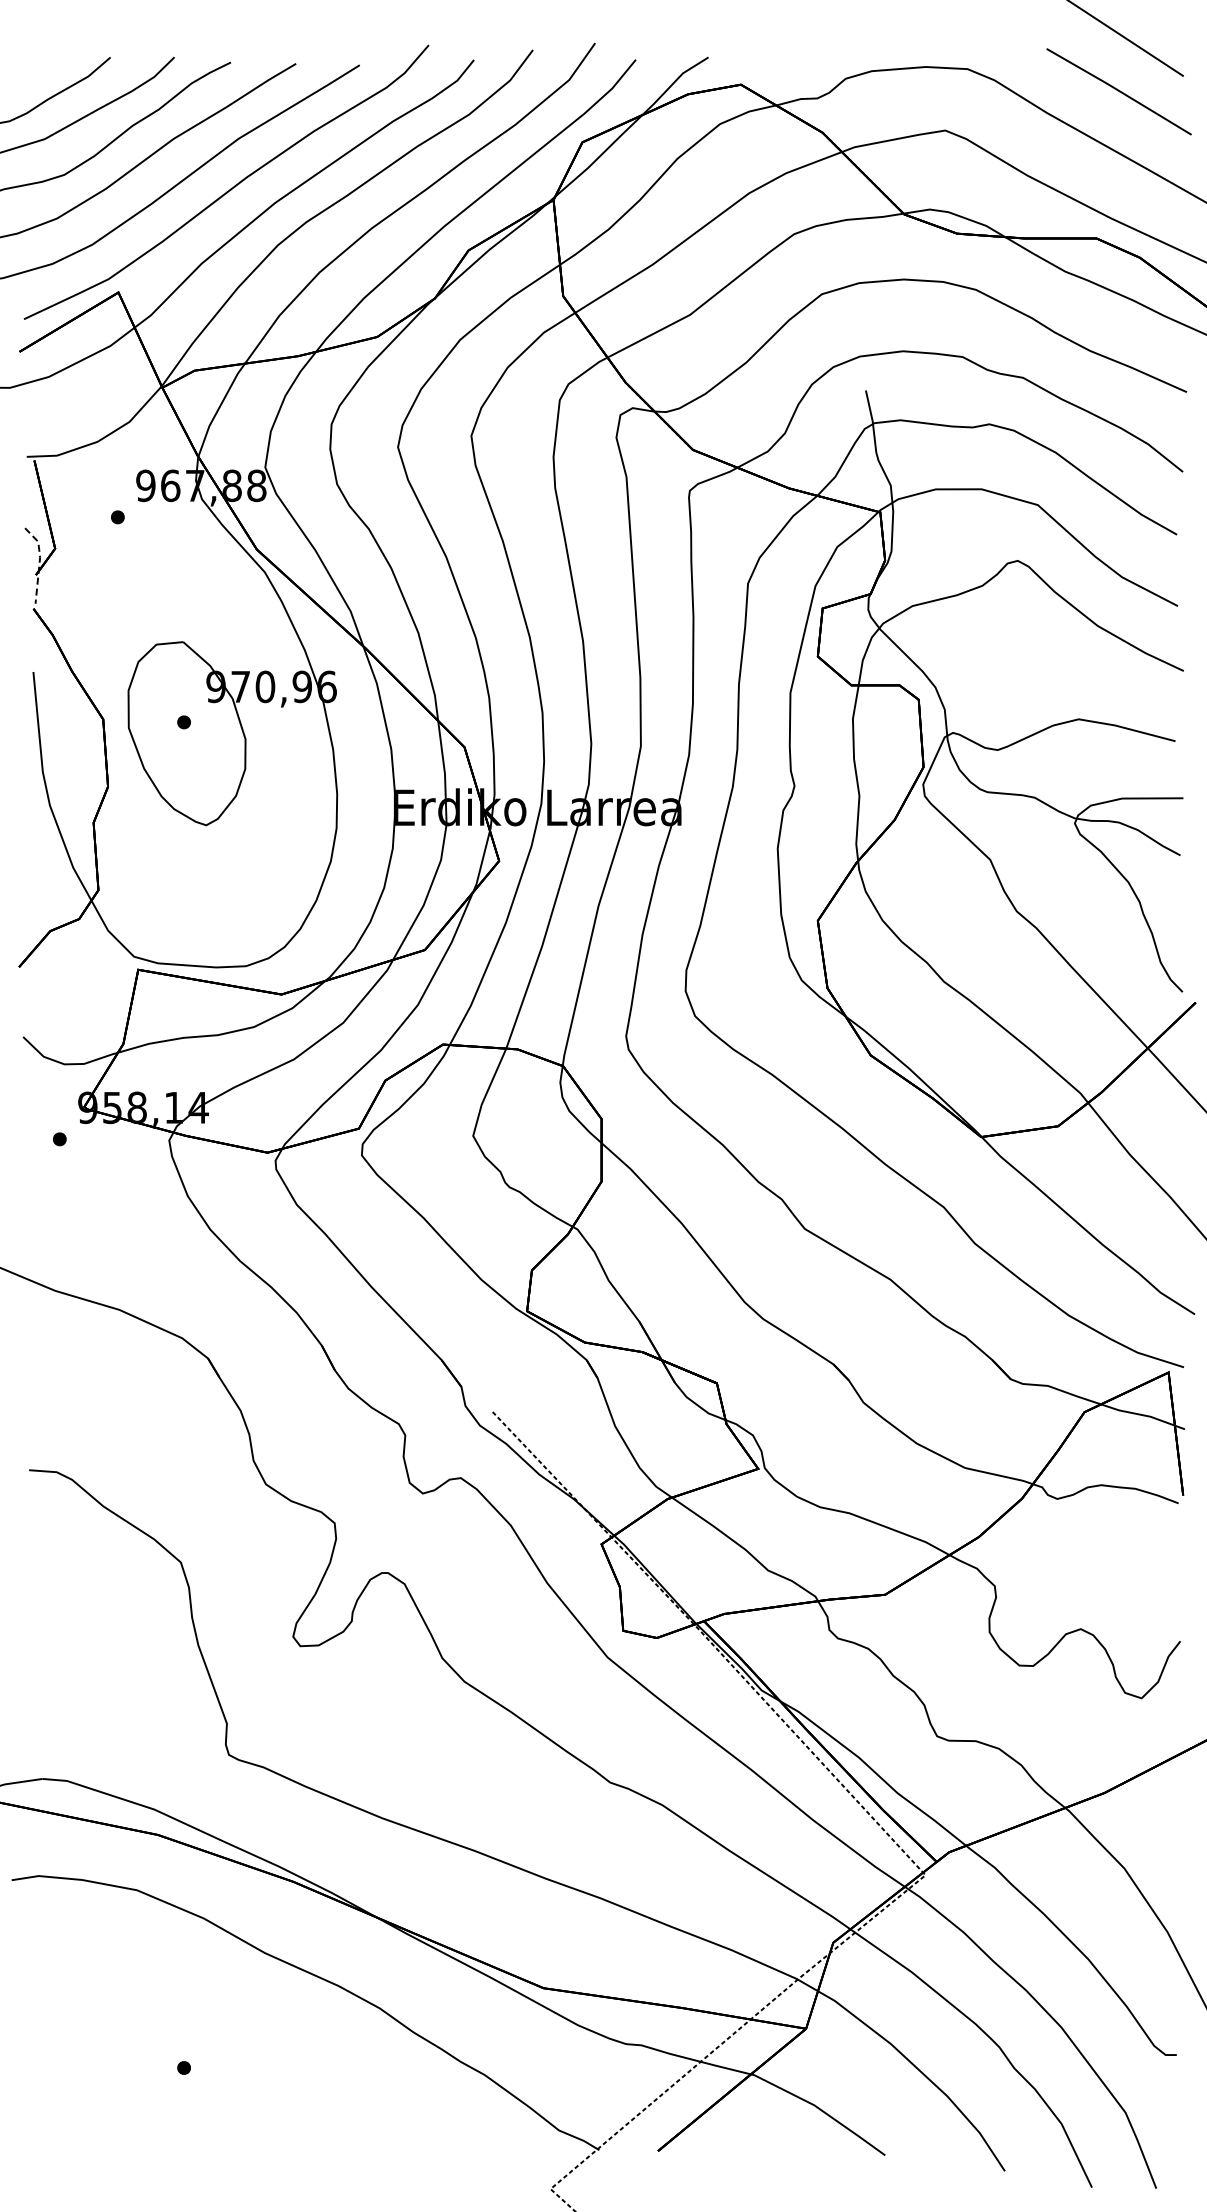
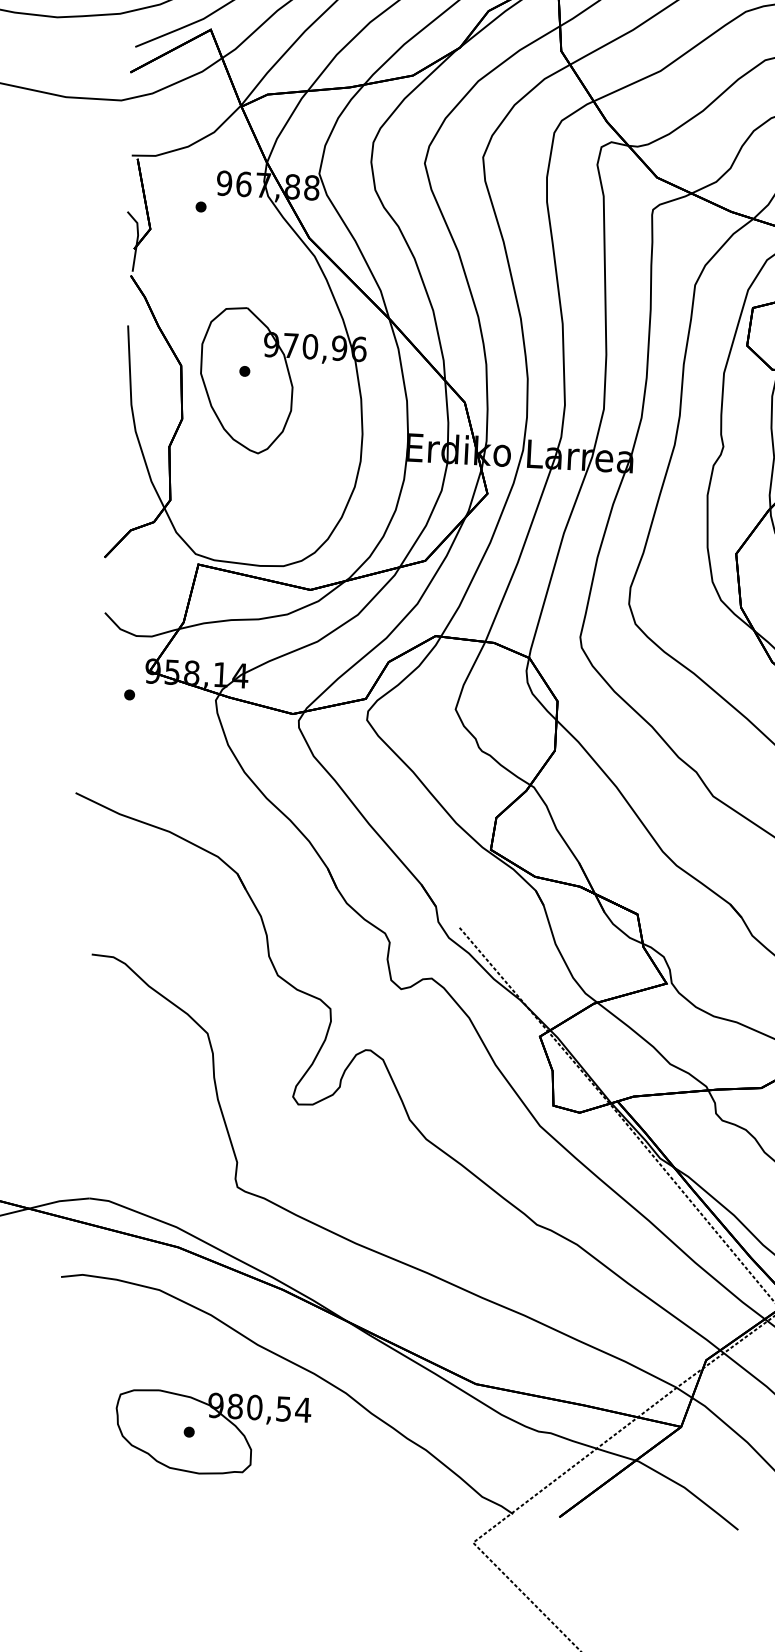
line: (39, 562) -> (137, 239), dashed -> solid
part: (213, 2068) -> (212, 1433), added

